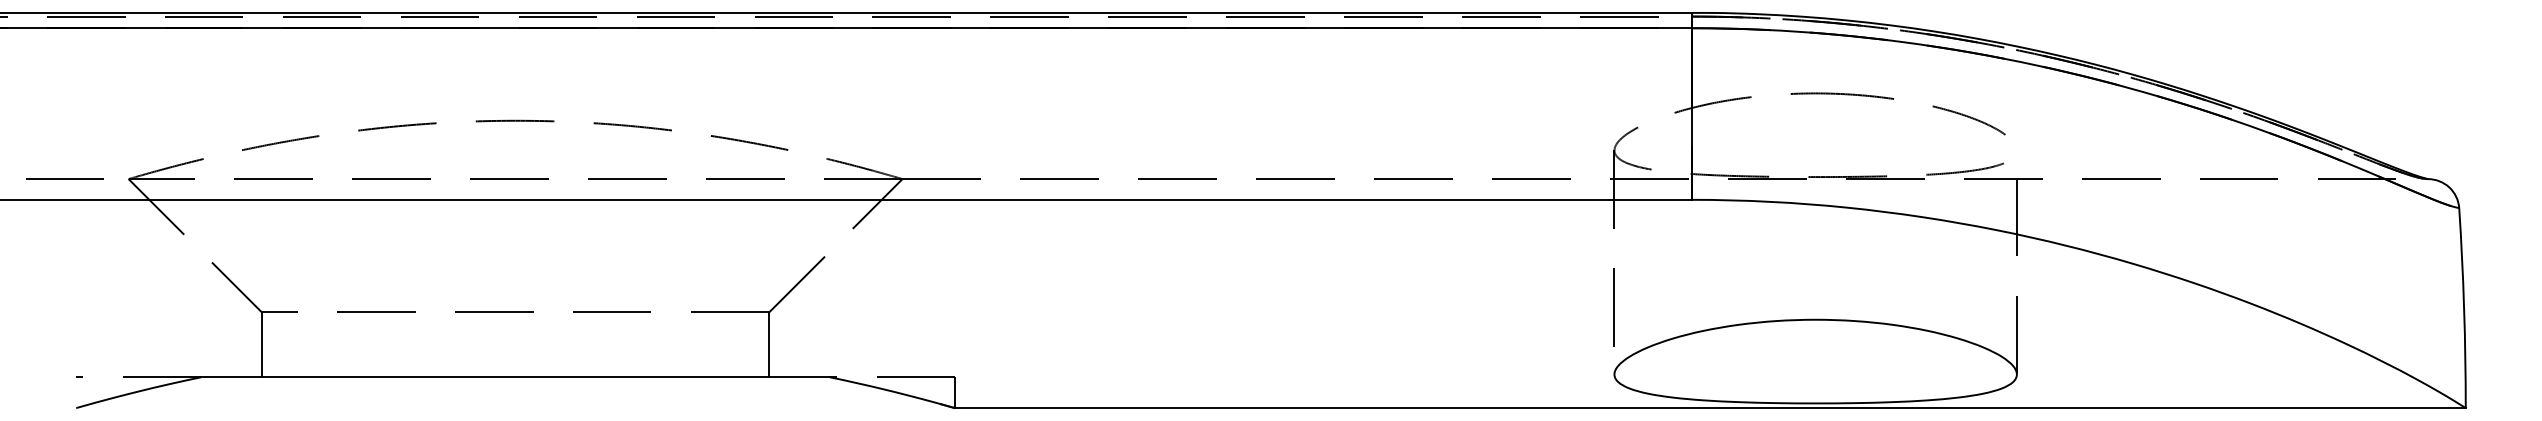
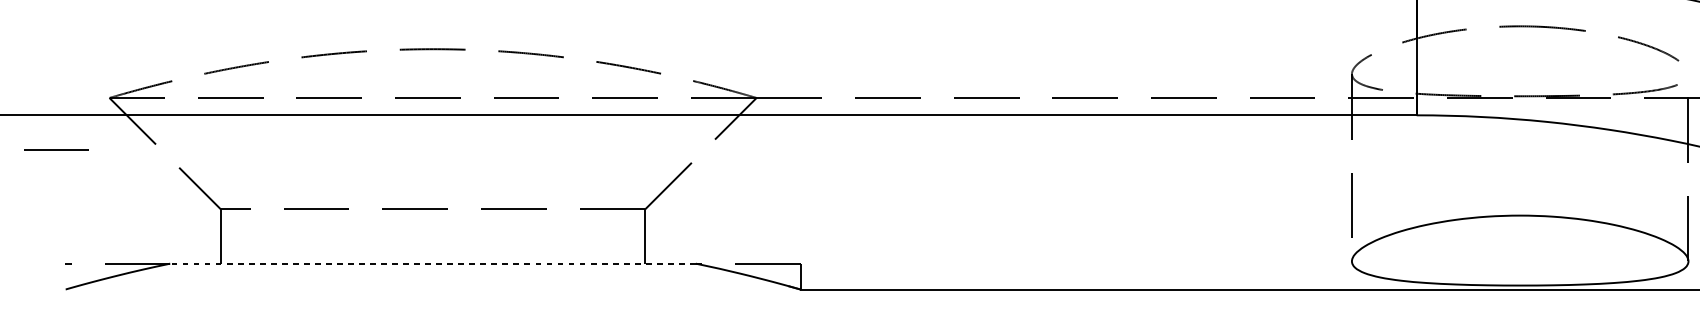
line: (64, 178) -> (55, 149), moved
line: (515, 377) -> (433, 263), solid -> dashed

